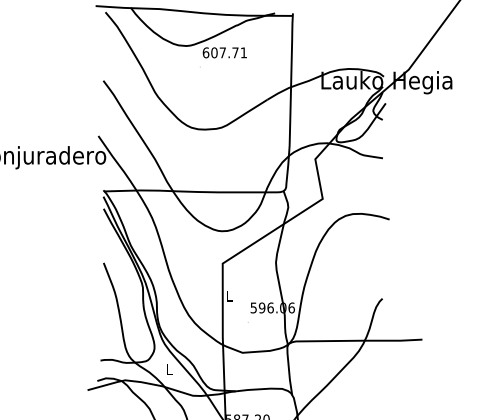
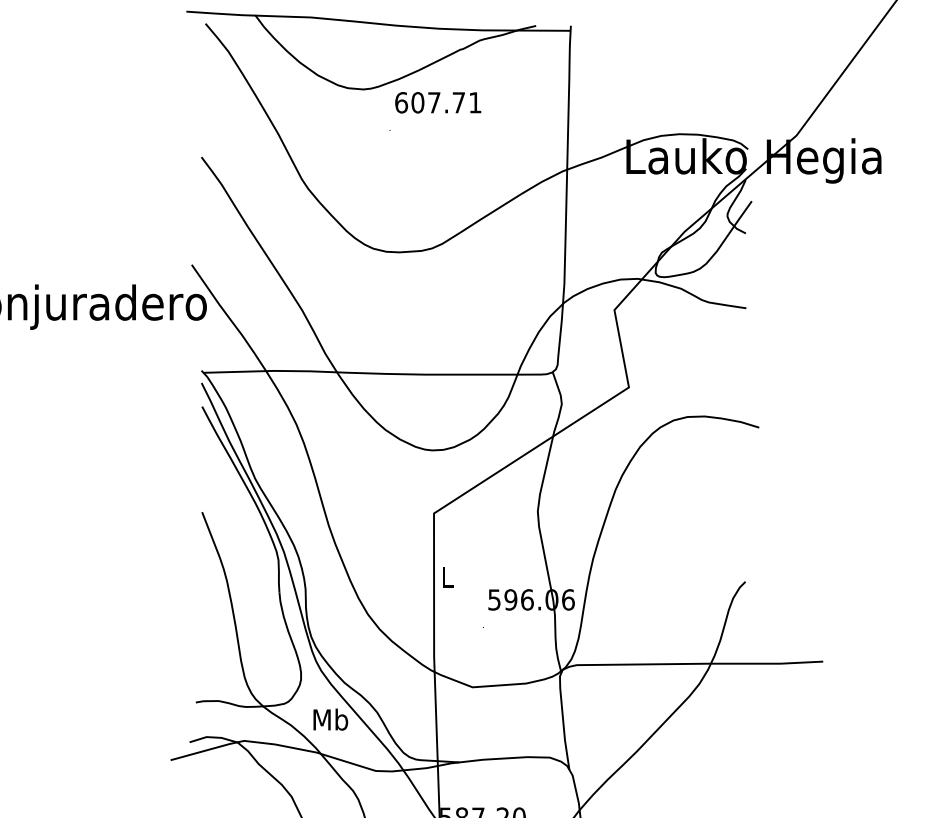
text: (169, 368) -> (330, 717), L -> Mb

